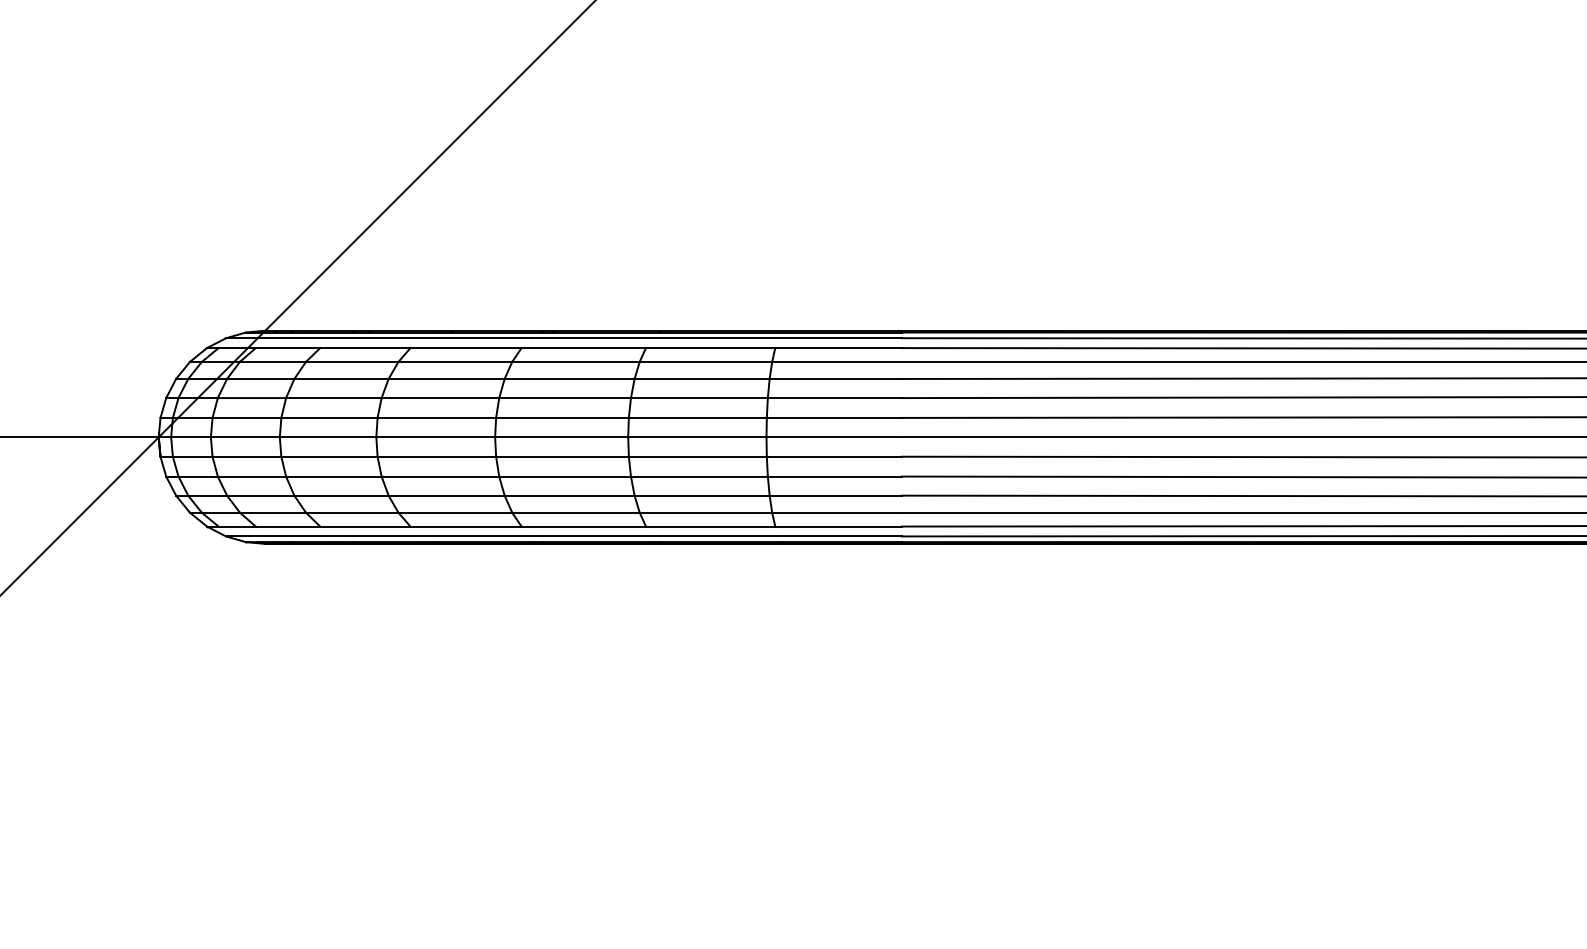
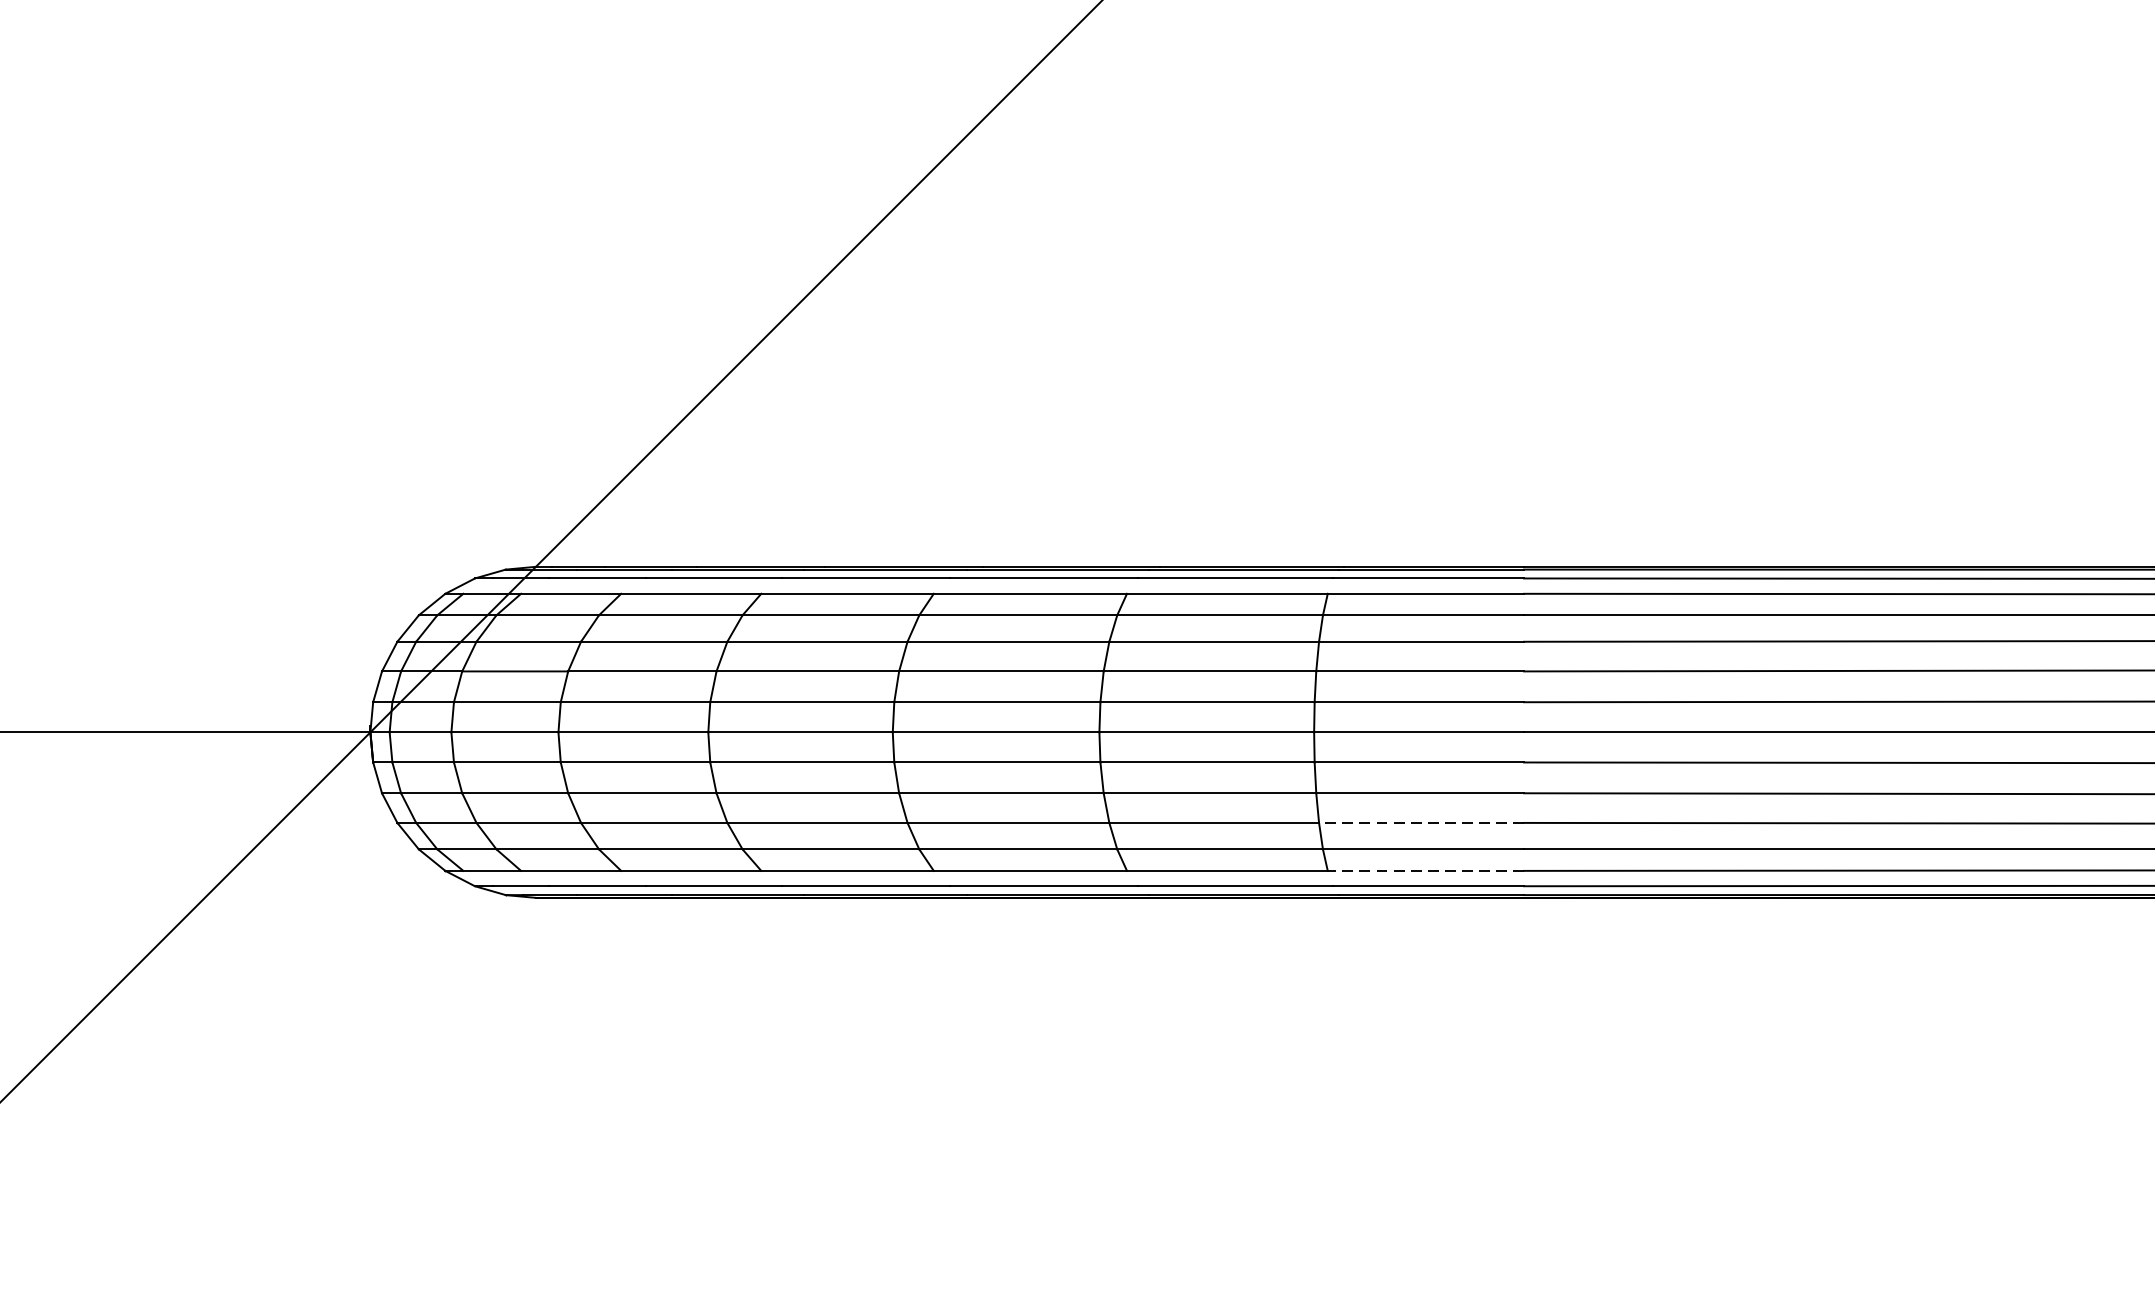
line: (835, 495) -> (1421, 822), solid -> dashed
line: (837, 526) -> (1424, 870), solid -> dashed

